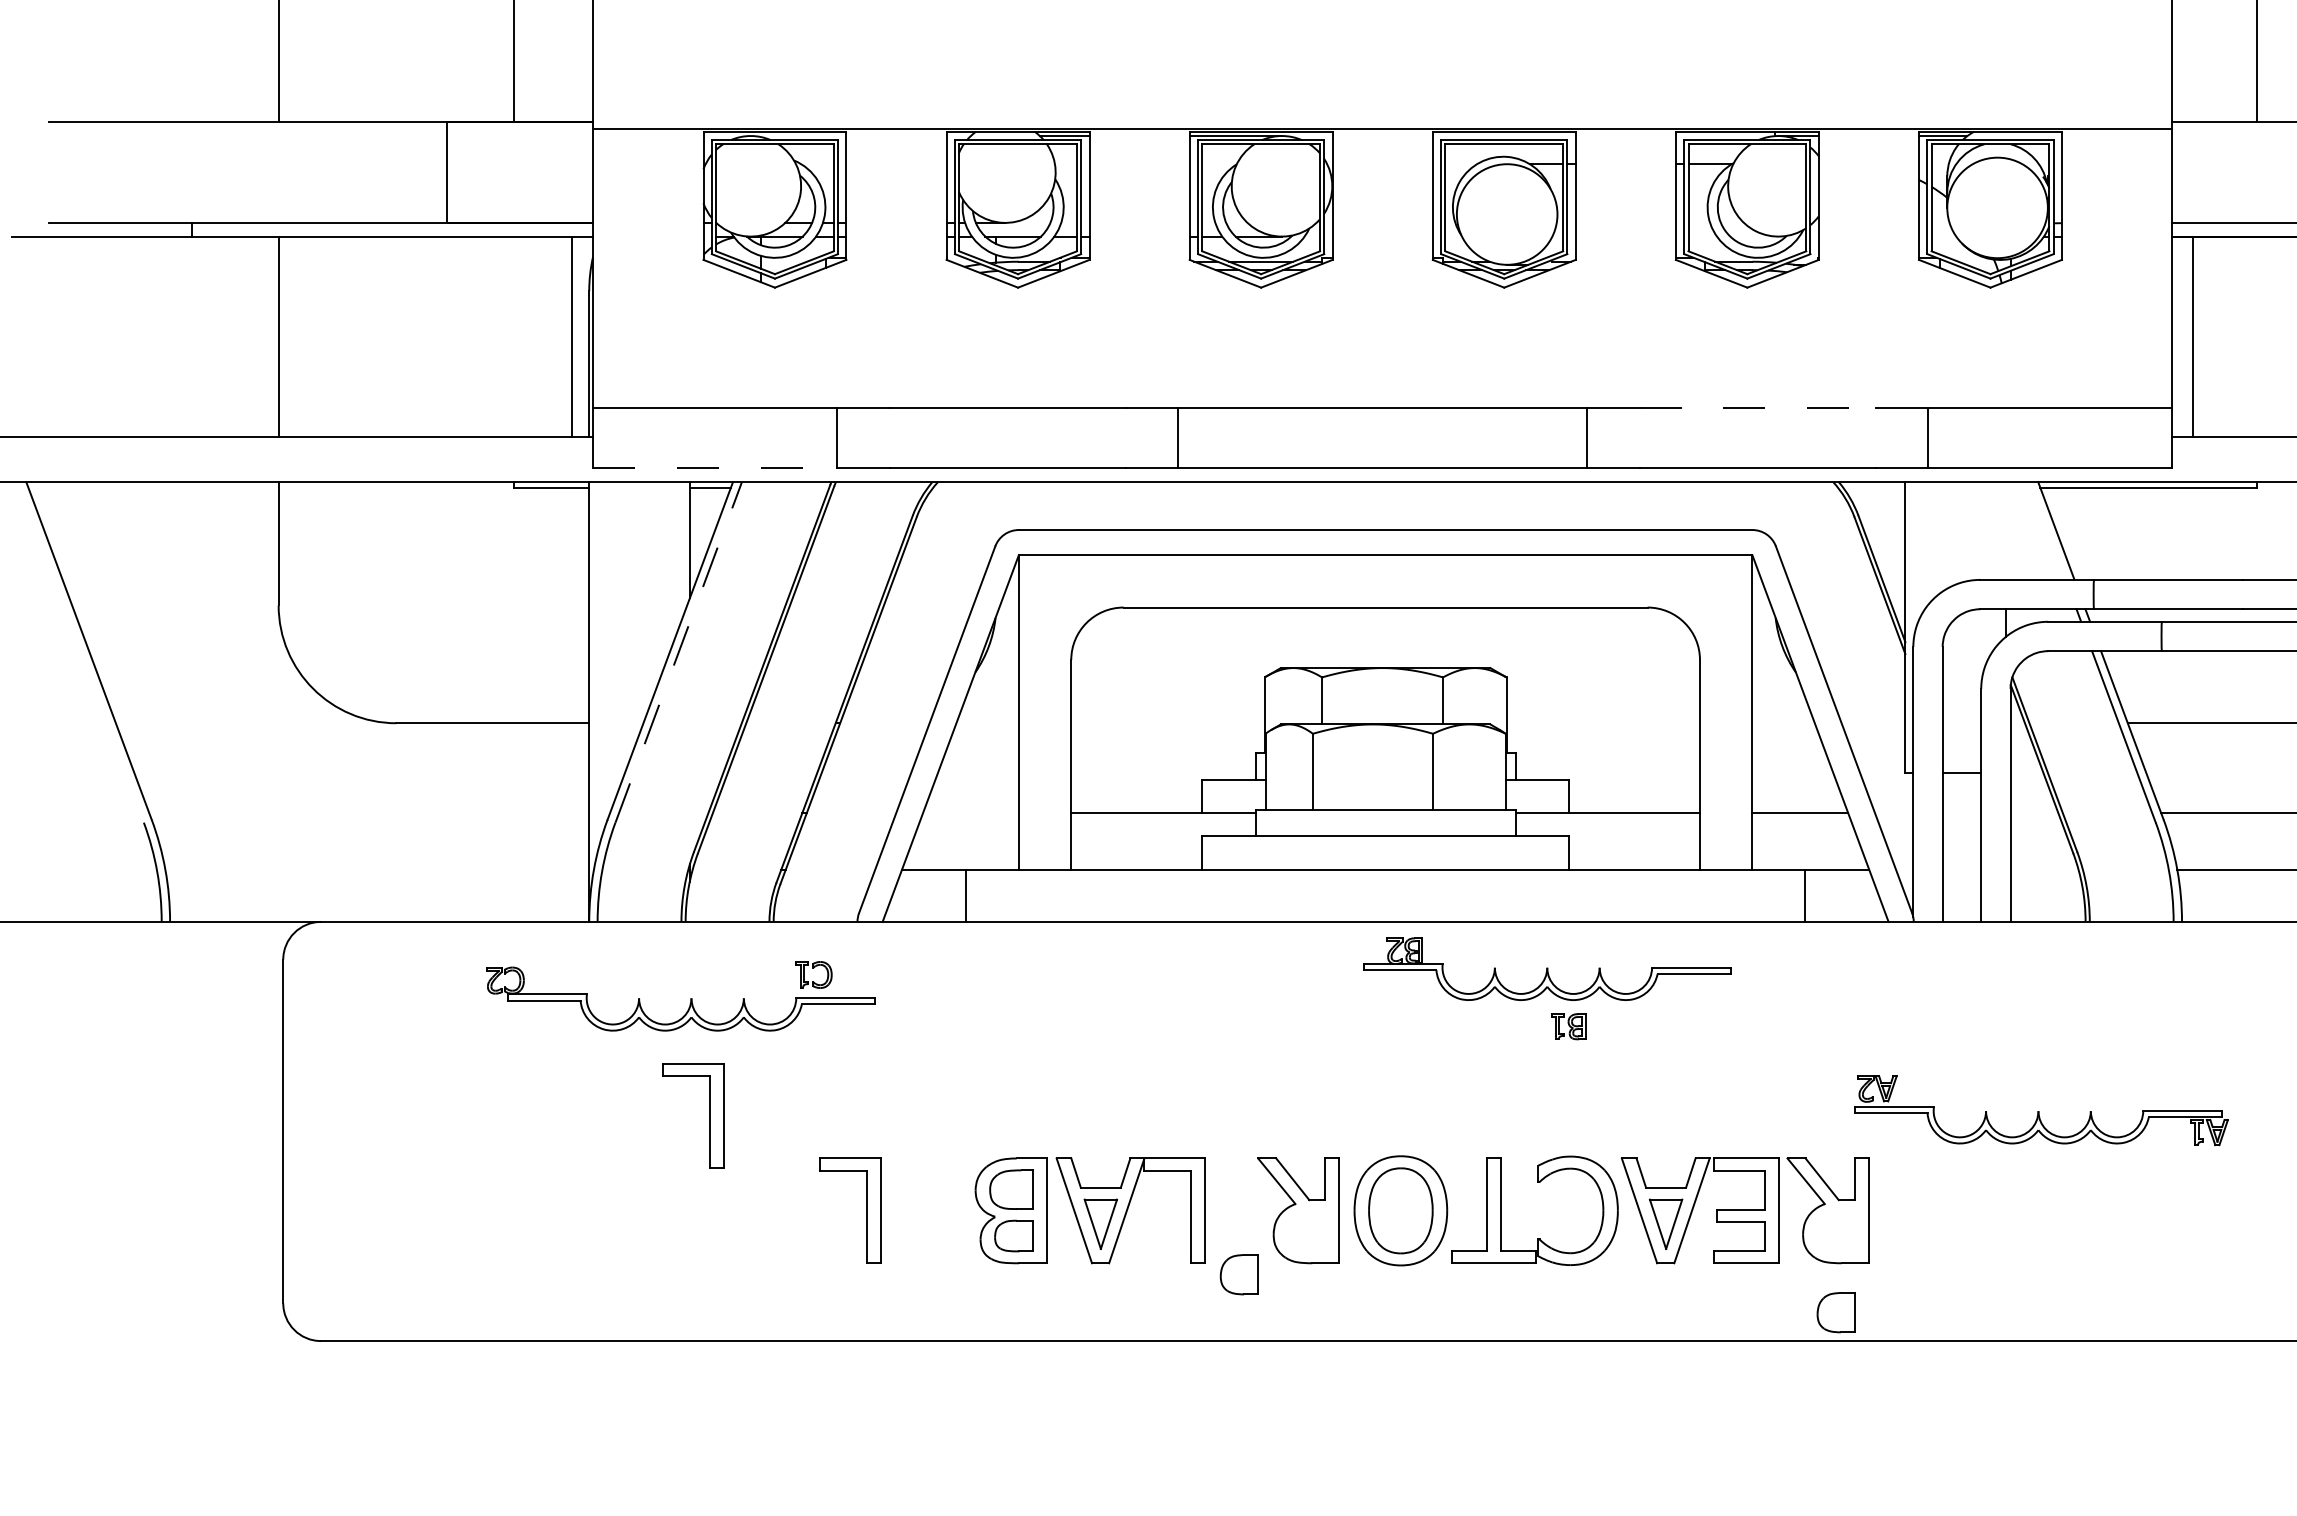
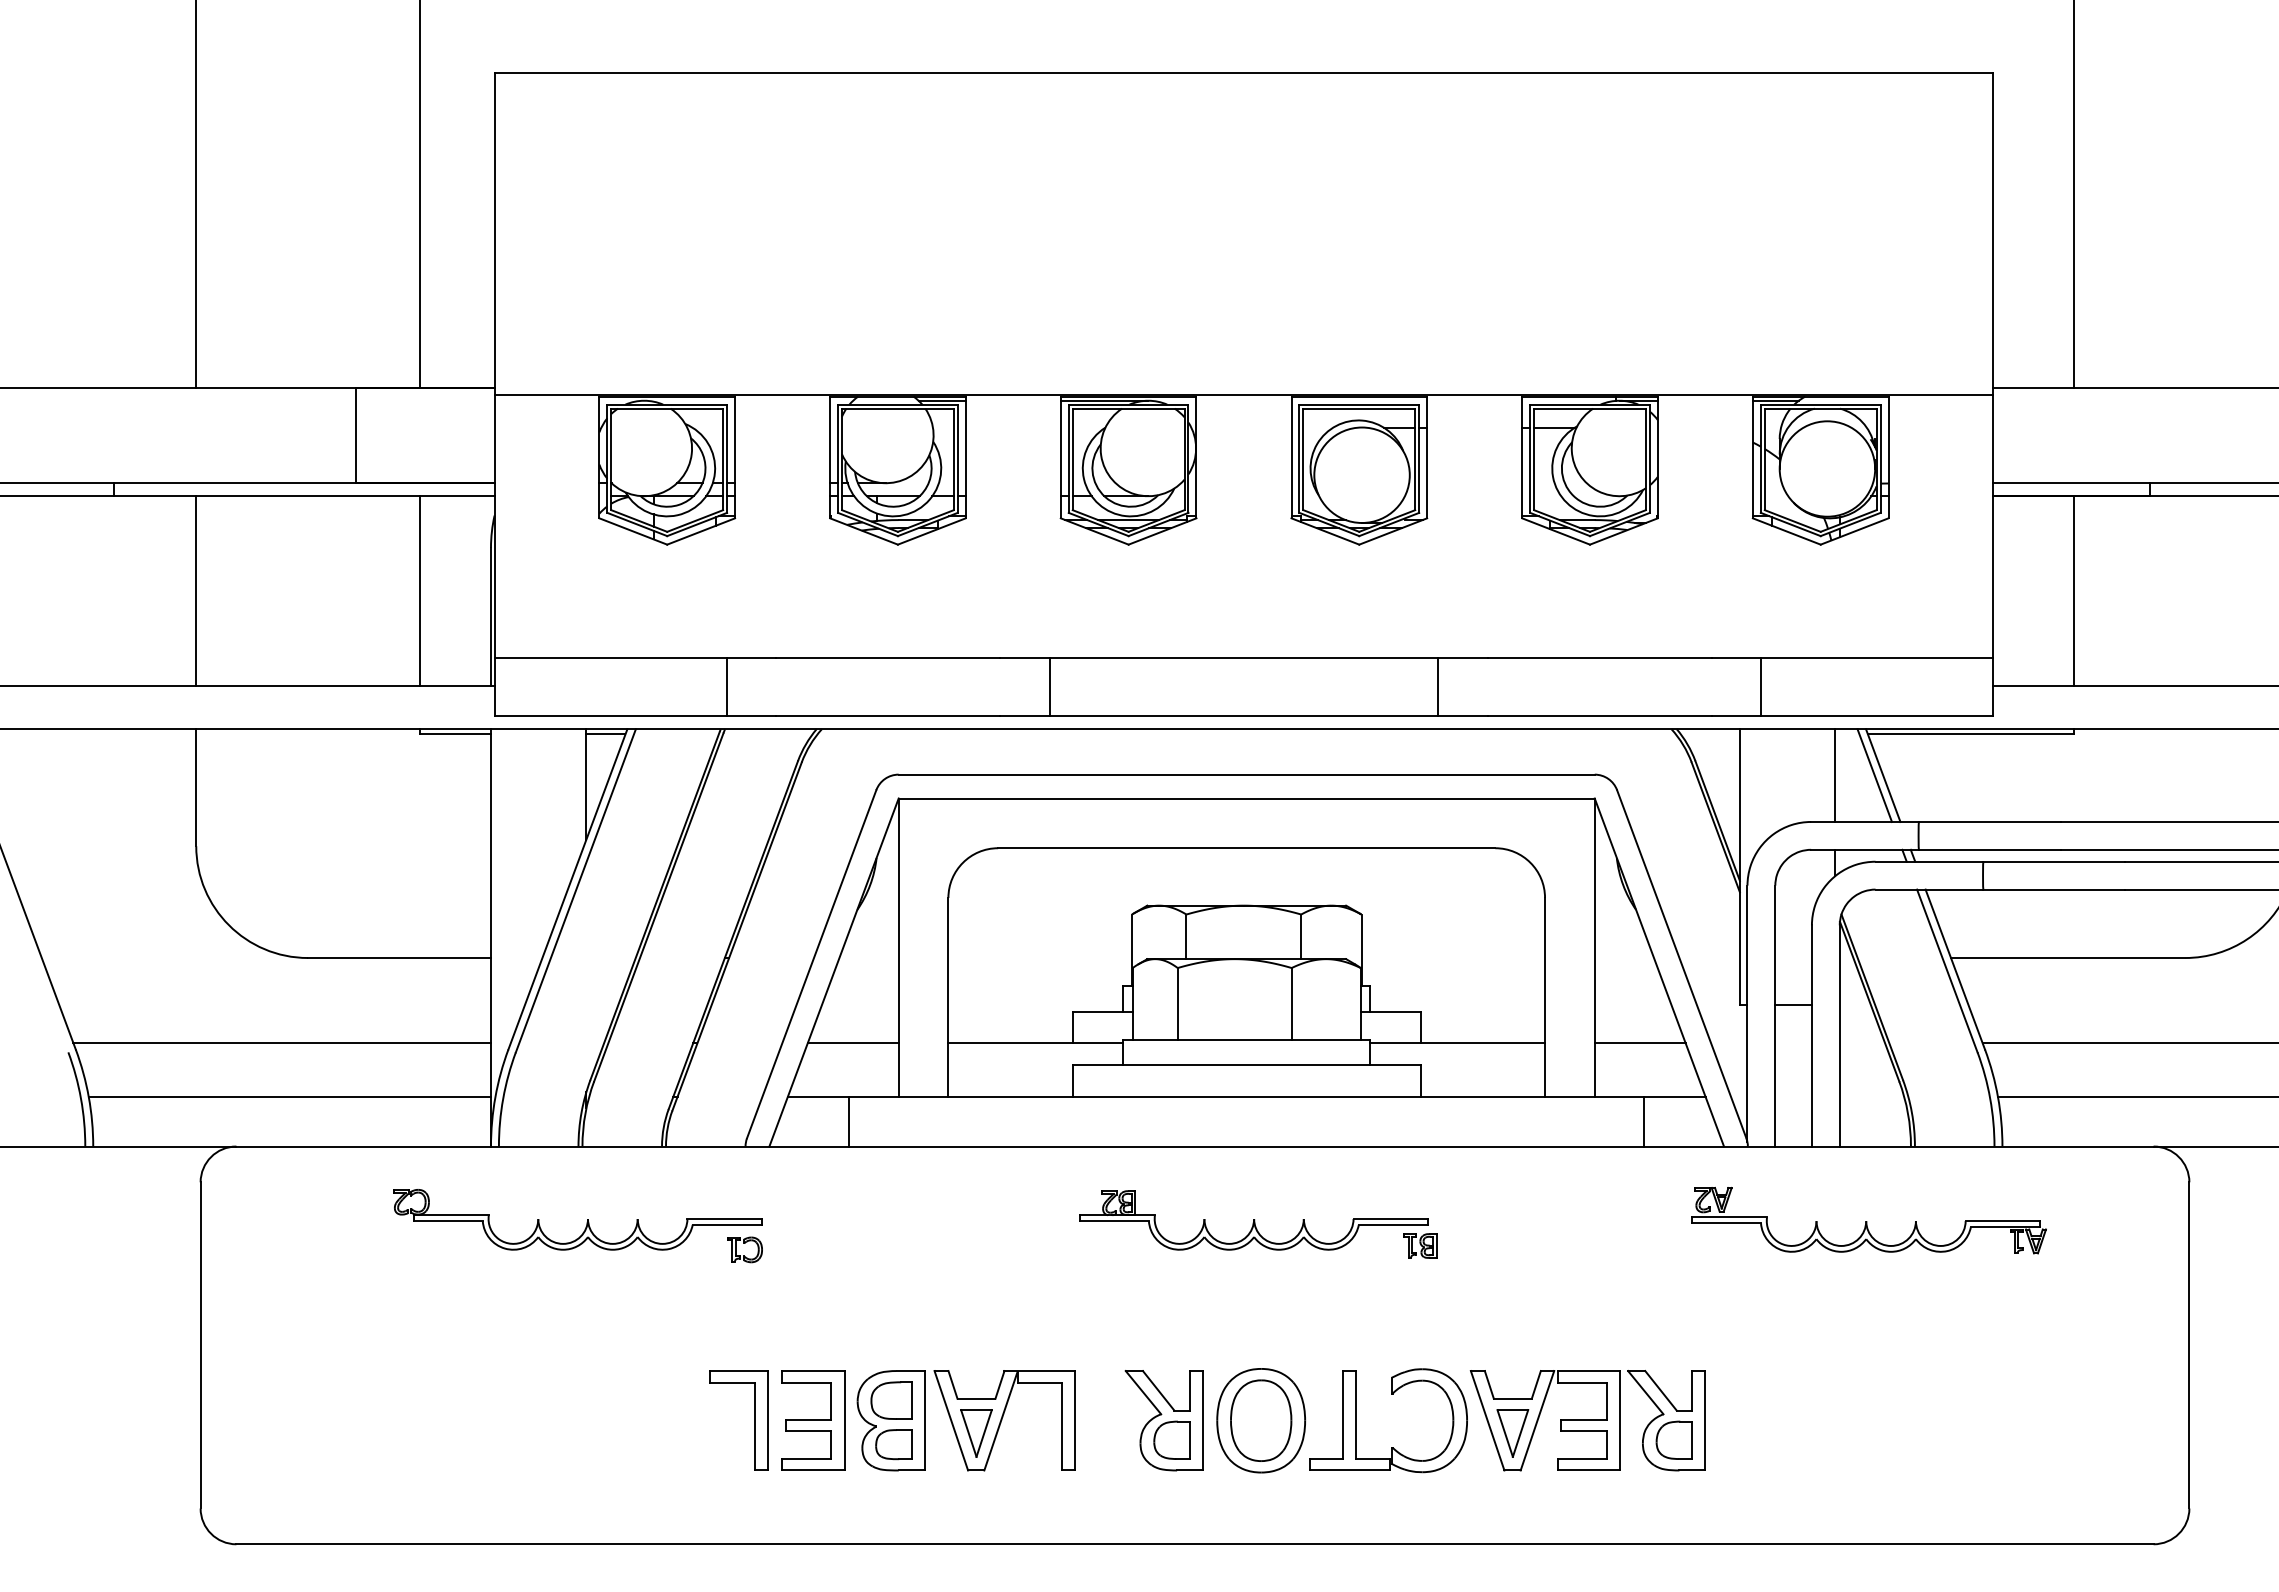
line: (571, 337) -> (419, 591), moved
line: (2192, 337) -> (2073, 591), moved
line: (1757, 407) -> (1599, 658), dashed -> solid
line: (715, 468) -> (610, 716), dashed -> solid
line: (2006, 530) -> (1835, 775), added
line: (2047, 530) -> (1874, 775), added
line: (679, 652) -> (576, 890), dashed -> solid
line: (368, 813) -> (281, 1043), added
line: (970, 813) -> (852, 1043), added
line: (376, 869) -> (289, 1096), added
part: (1546, 969) -> (1253, 1220), moved
part: (813, 974) -> (744, 1249), moved
part: (2040, 1110) -> (1868, 1220), moved
part: (709, 1115) -> (605, 1330), removed
part: (929, 1210) -> (813, 1420), added
part: (1238, 1273) -> (1171, 1439), moved
part: (1835, 1311) -> (1673, 1439), moved

